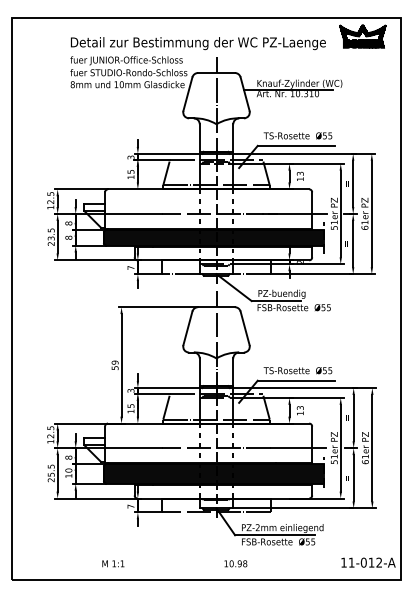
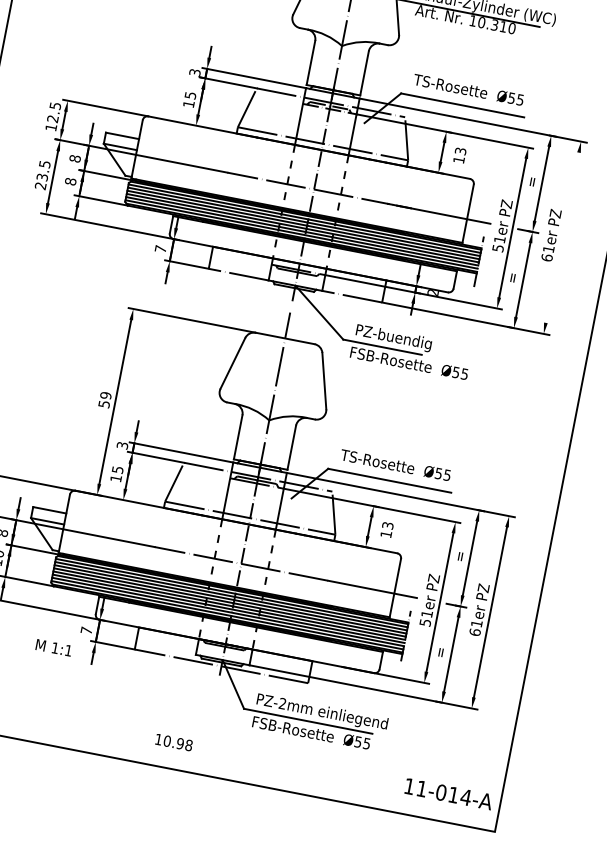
line: (371, 213) -> (562, 236), removed
text: (379, 562) -> (466, 797), 11-012-A -> 11-014-A
text: (113, 563) -> (54, 647), moved
text: (235, 563) -> (173, 741), moved

